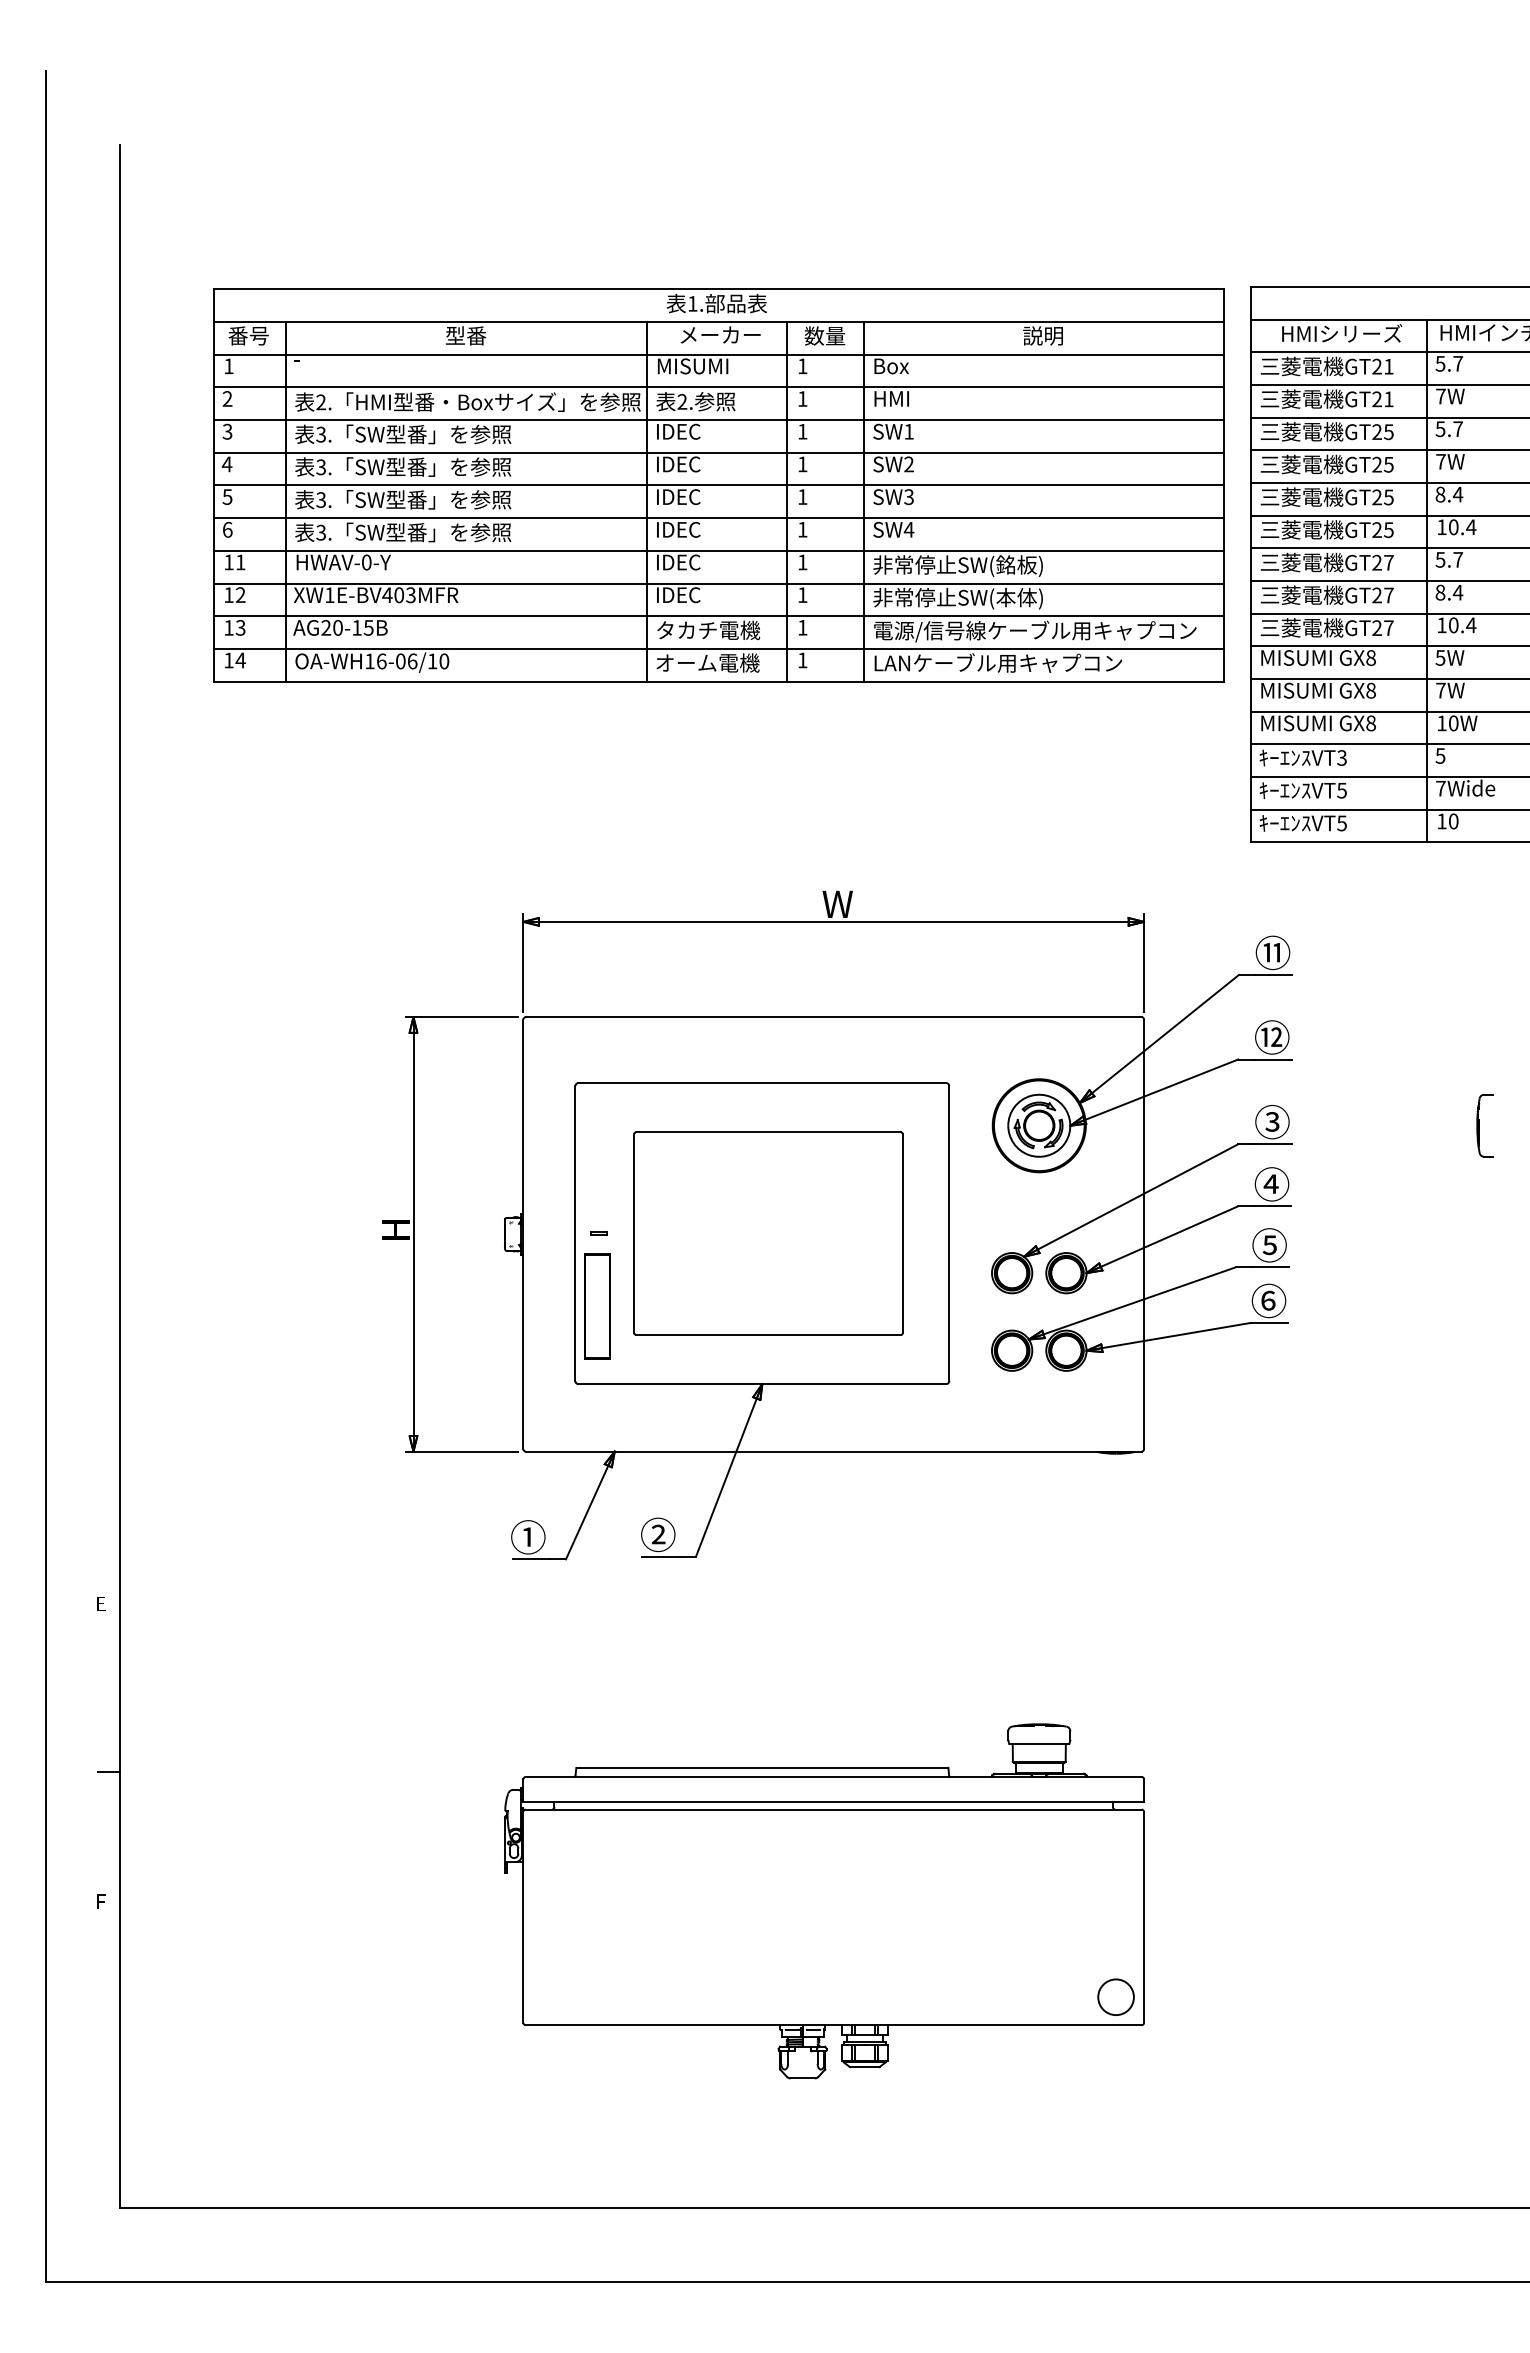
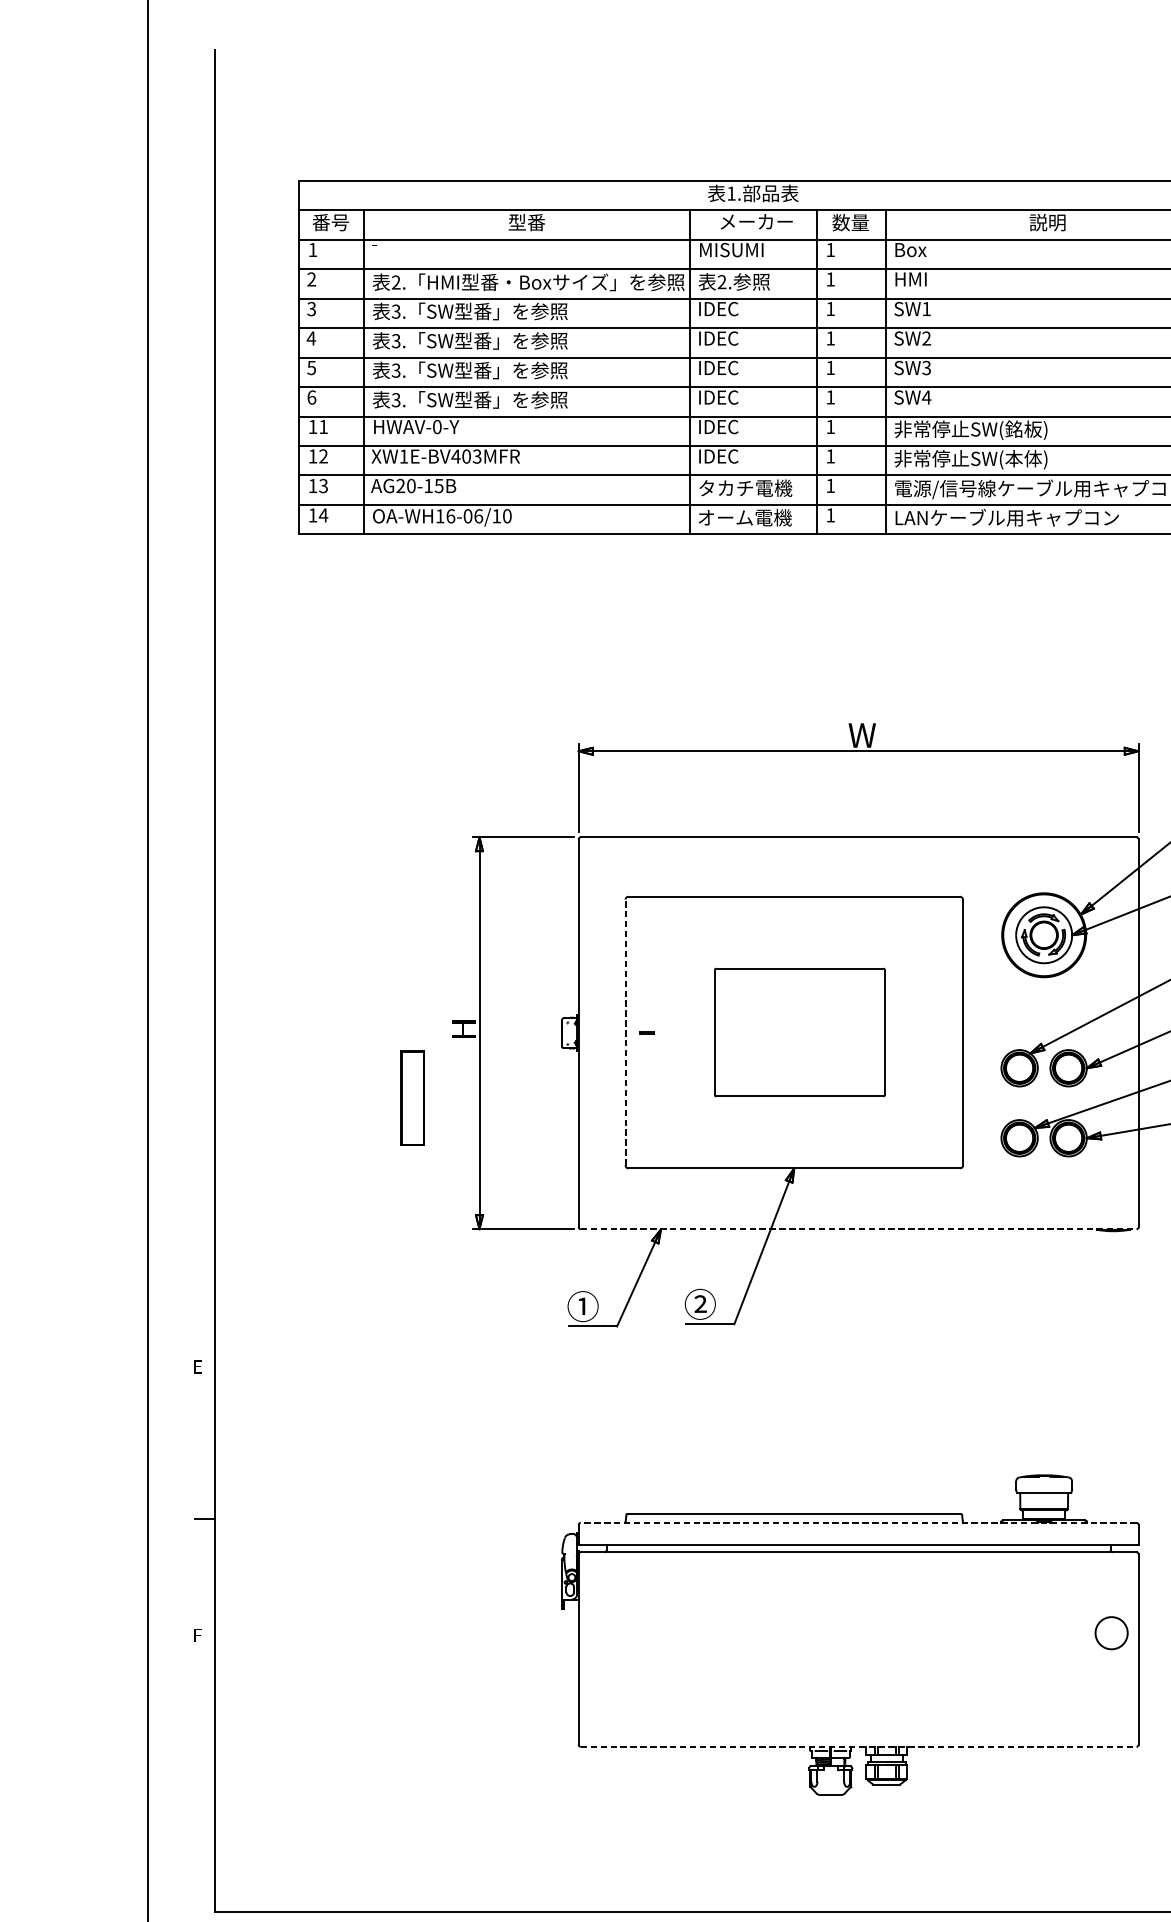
line: (575, 1233) -> (625, 1032), solid -> dashed
part: (768, 1233) -> (799, 1032), size x0.7
part: (597, 1306) -> (412, 1098), moved
line: (833, 1451) -> (858, 1229), solid -> dashed
line: (833, 1776) -> (858, 1522), solid -> dashed
circle: (1115, 1996) -> (1111, 1632), moved
line: (833, 2025) -> (858, 1747), solid -> dashed

